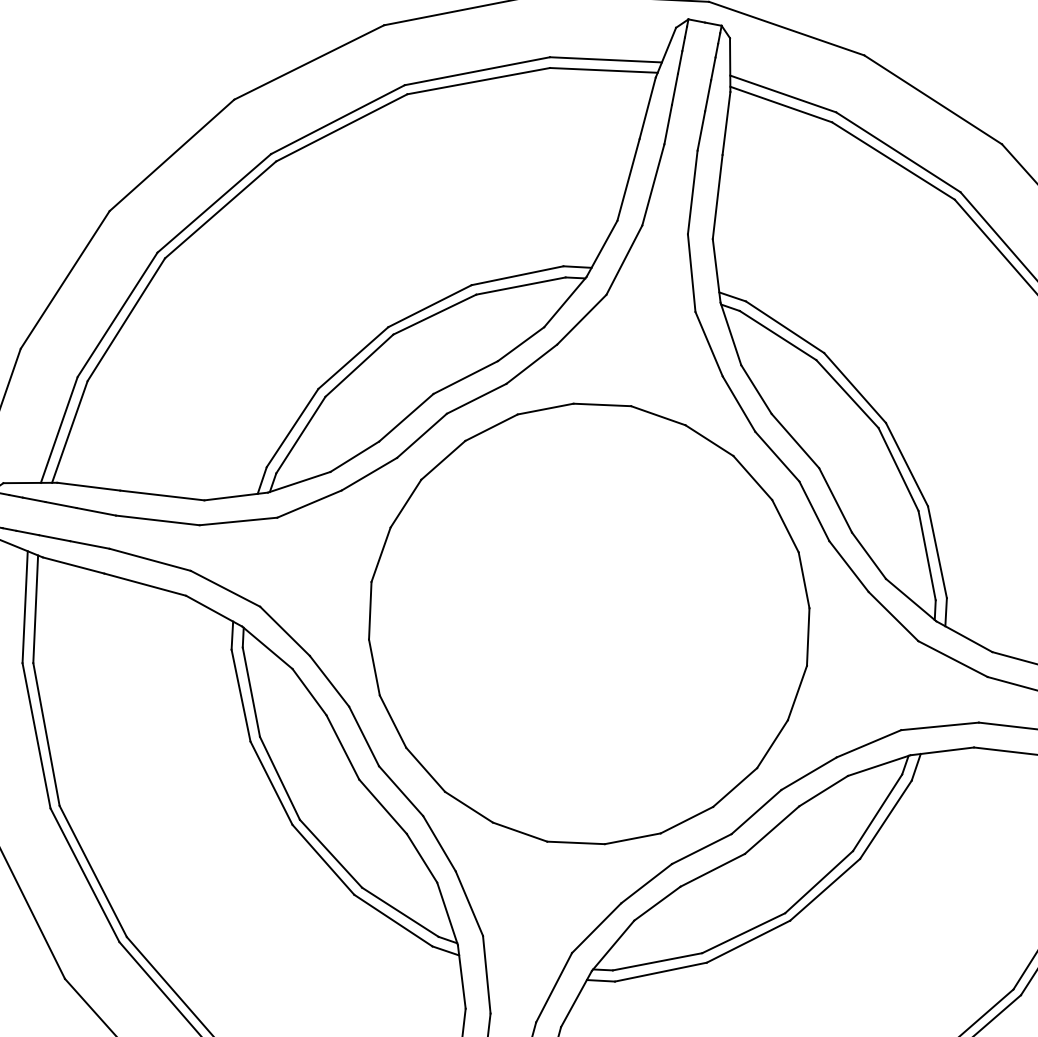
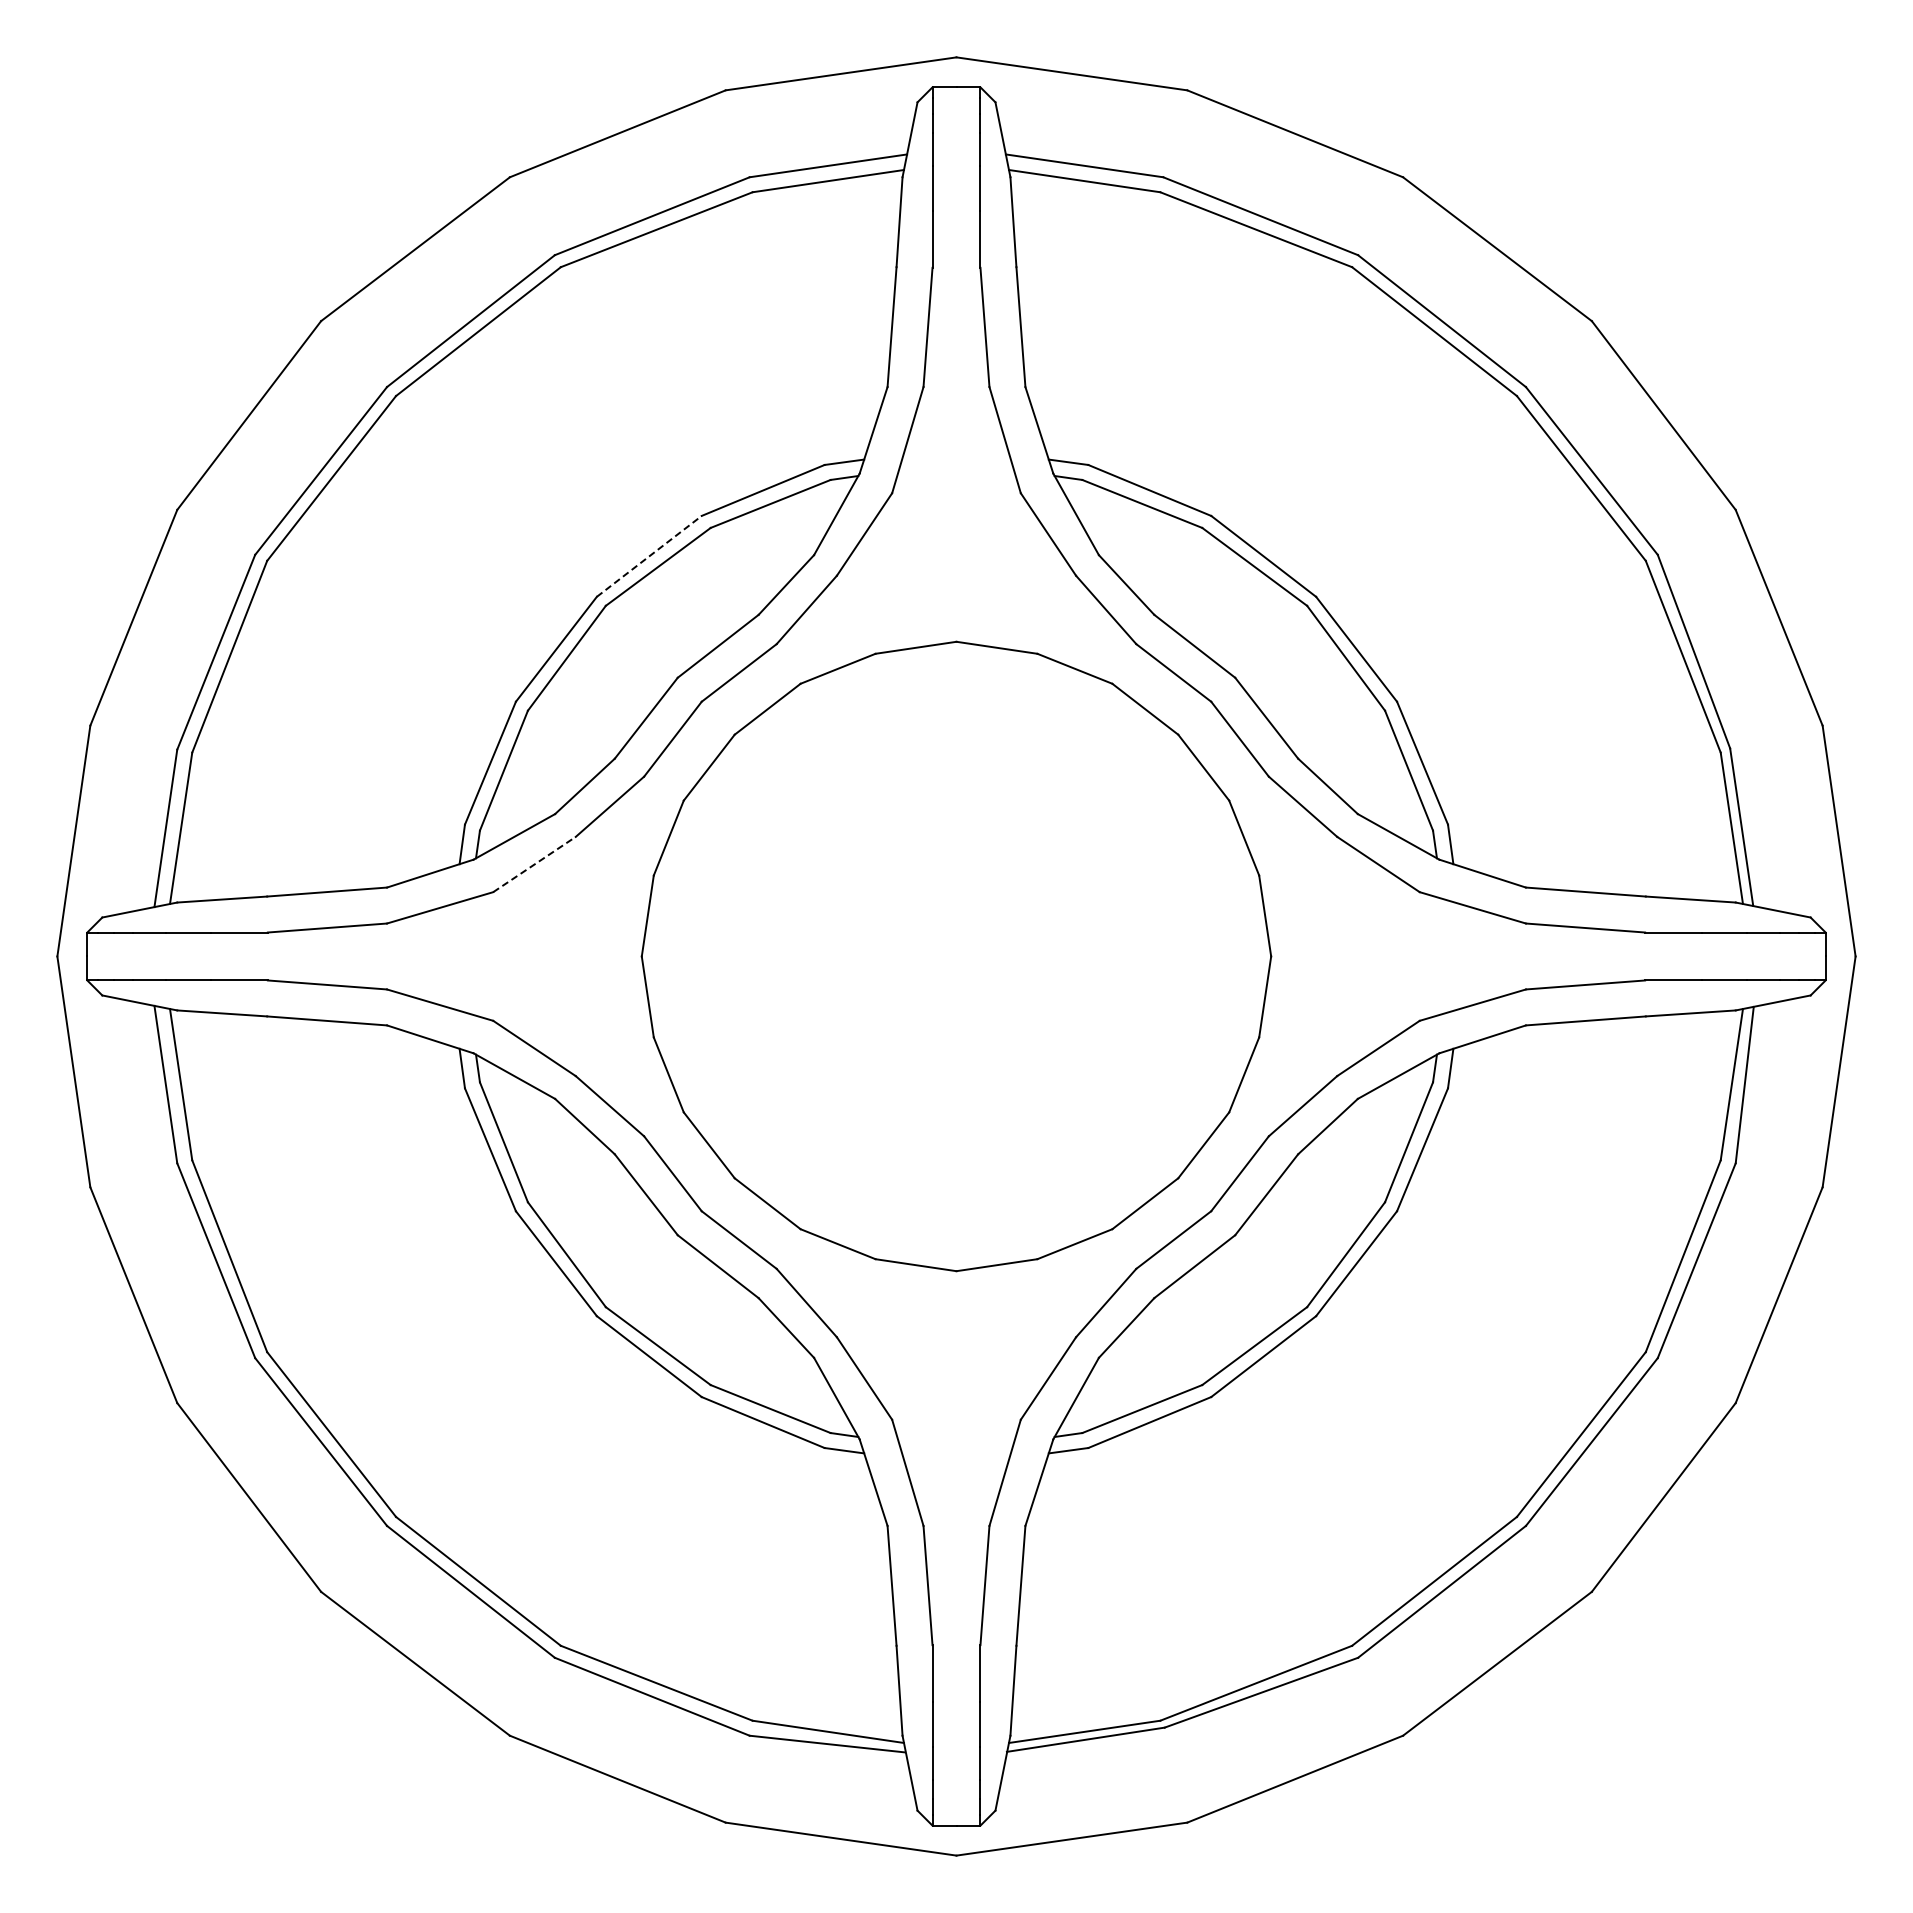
line: (430, 306) -> (649, 556), solid -> dashed
line: (309, 504) -> (534, 864), solid -> dashed

